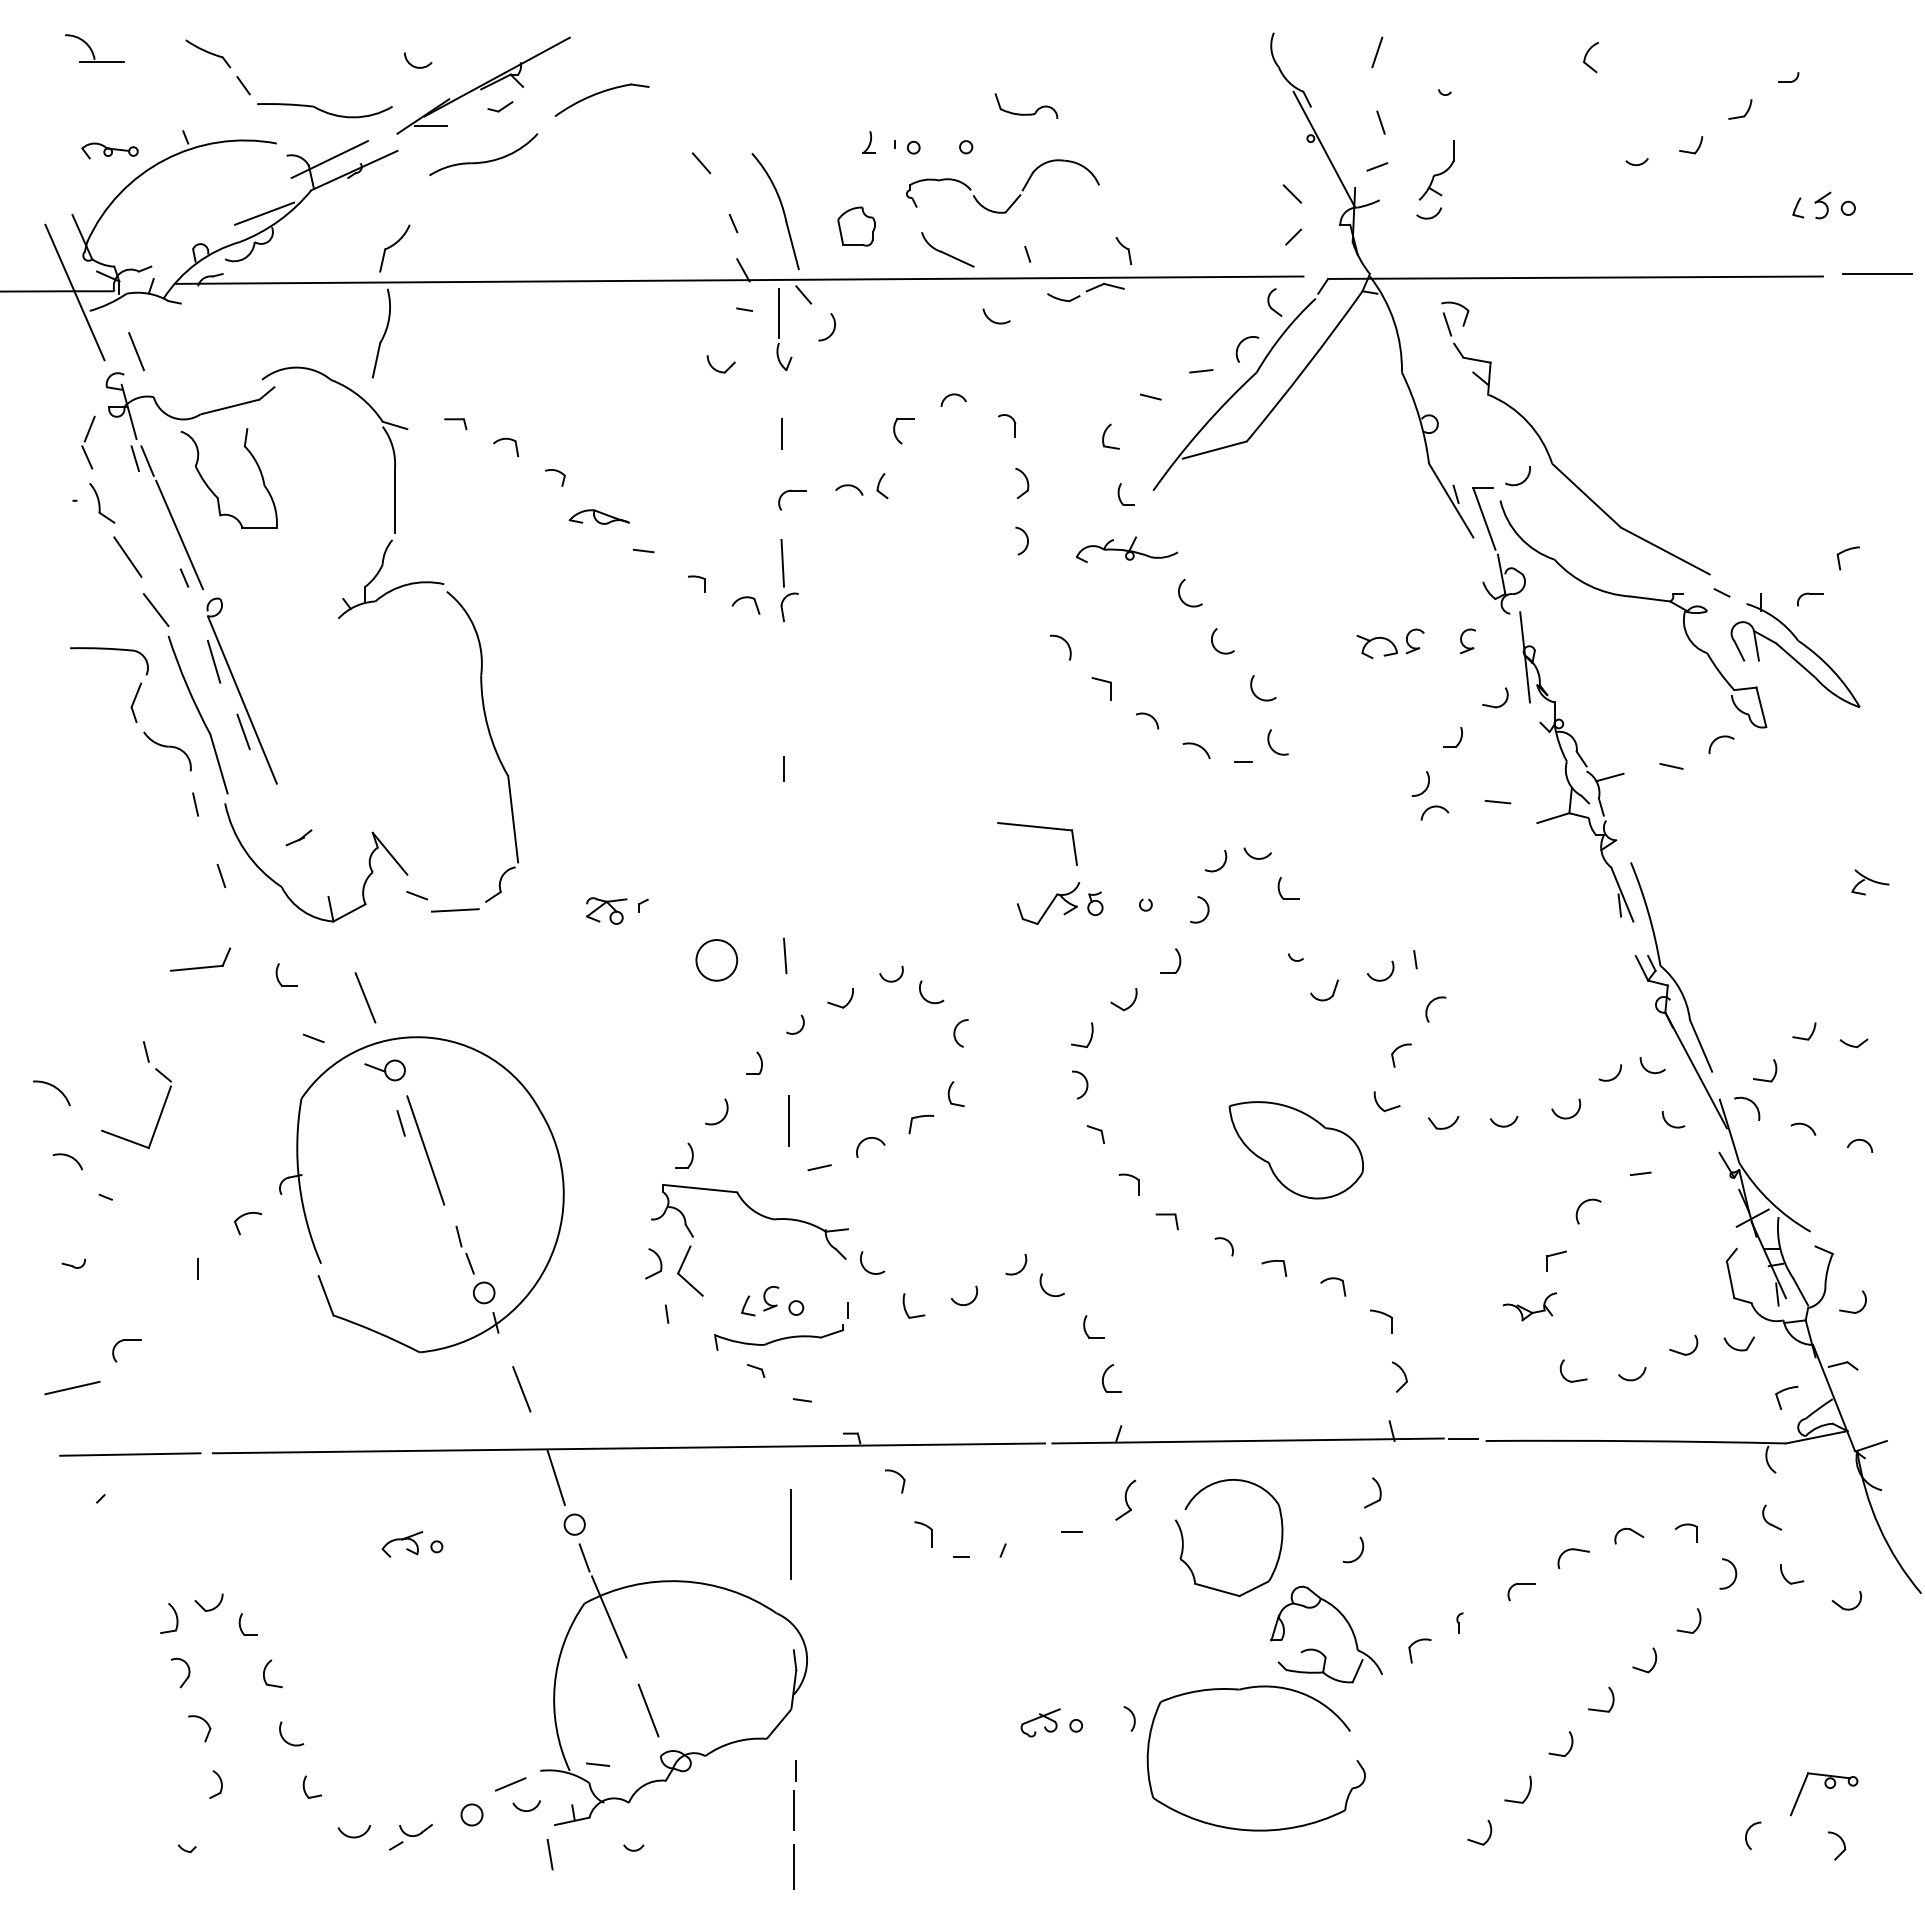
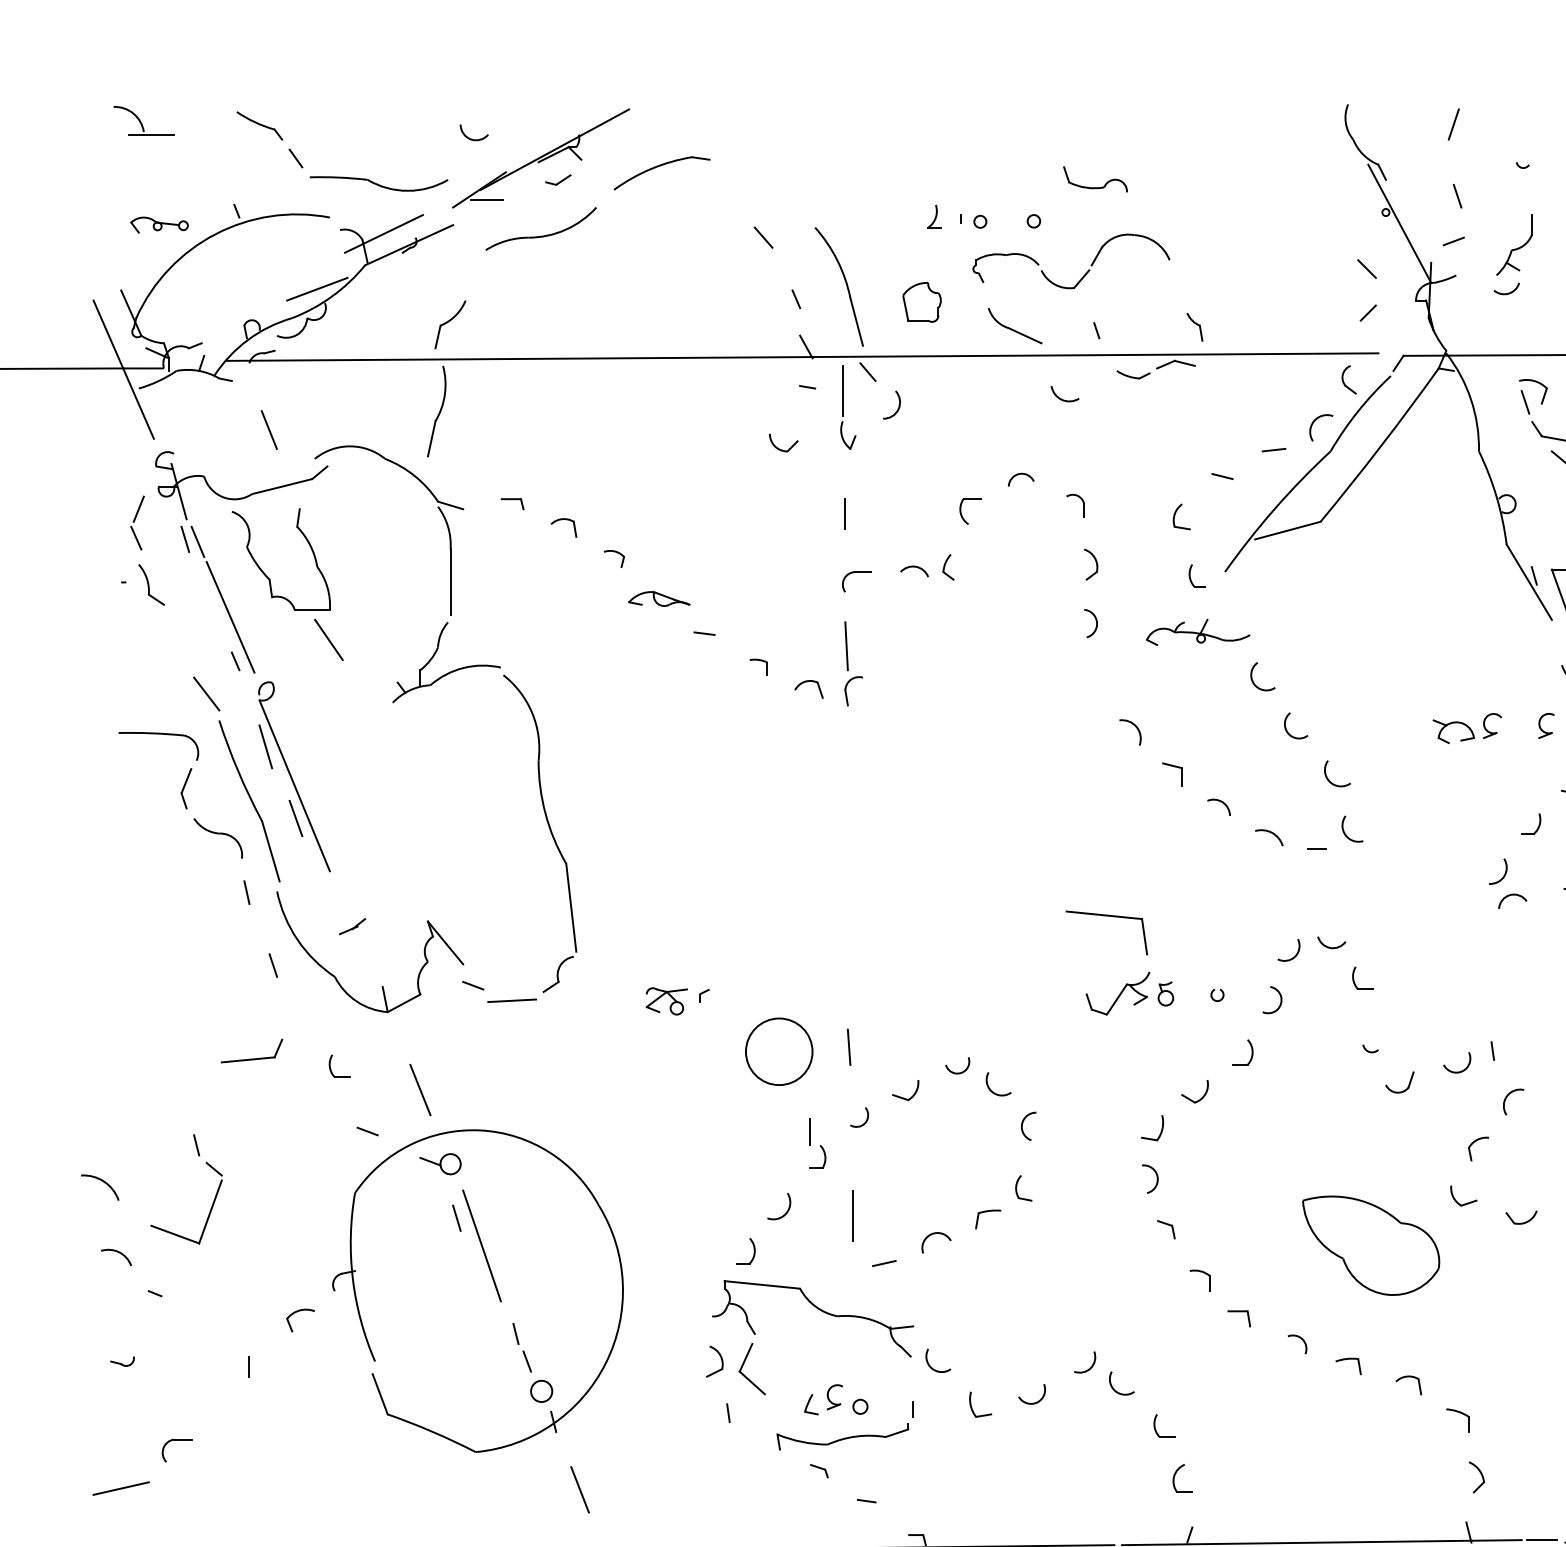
line: (136, 351) -> (269, 429), moved
line: (127, 556) -> (328, 639), moved
line: (783, 768) -> (809, 1131), moved
circle: (716, 960) -> (778, 1051), size x1.6

